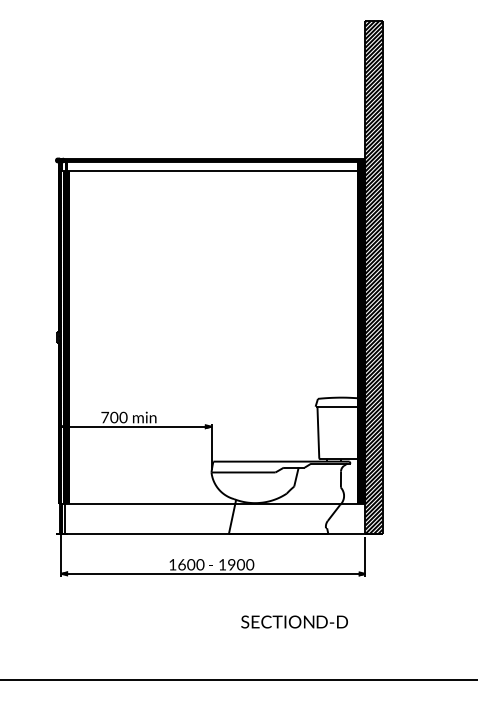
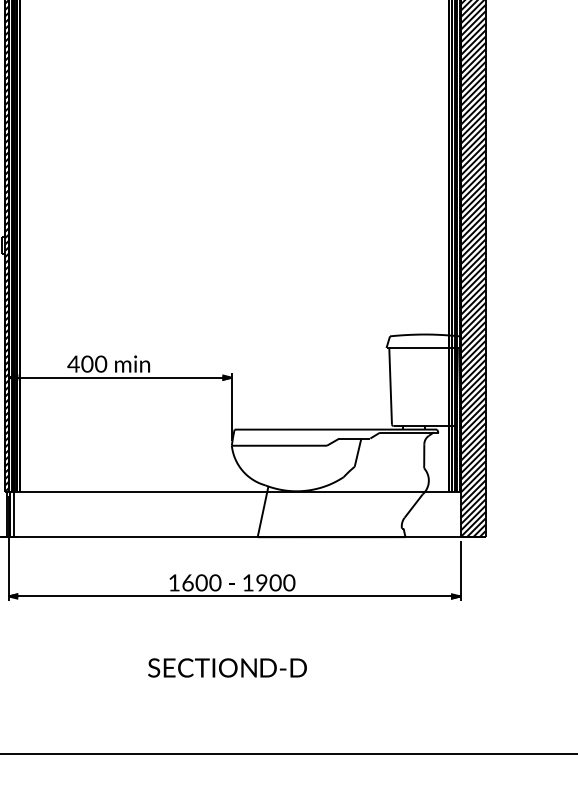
text: (104, 417) -> (72, 364), 700 -> 400
text: (294, 621) -> (227, 667), moved

